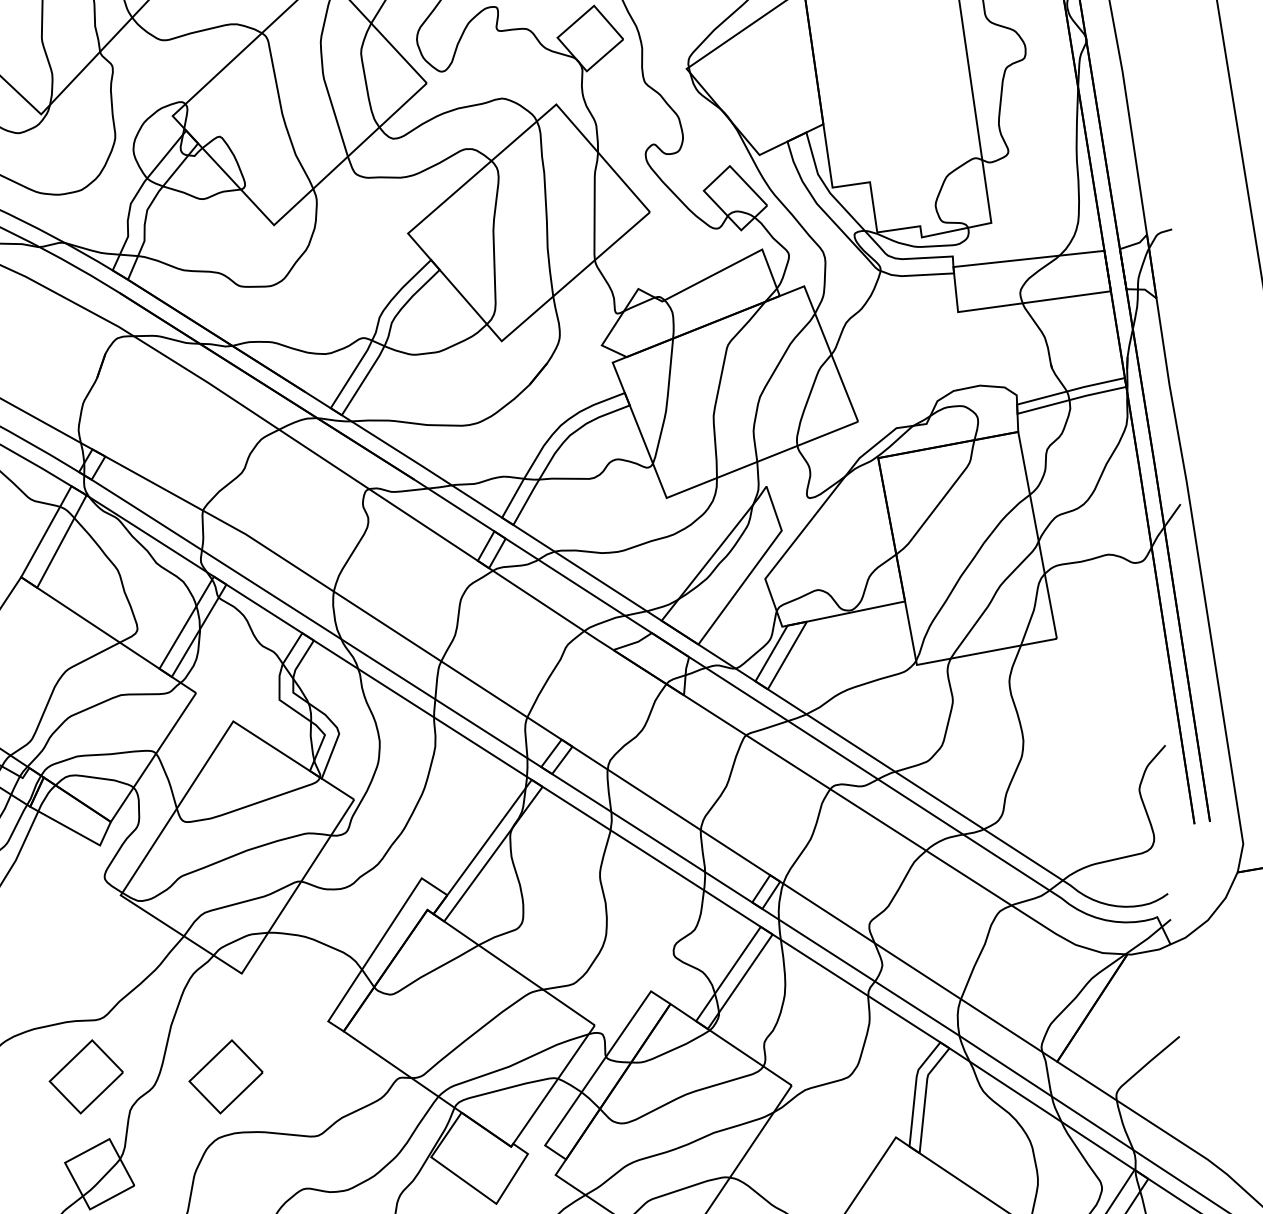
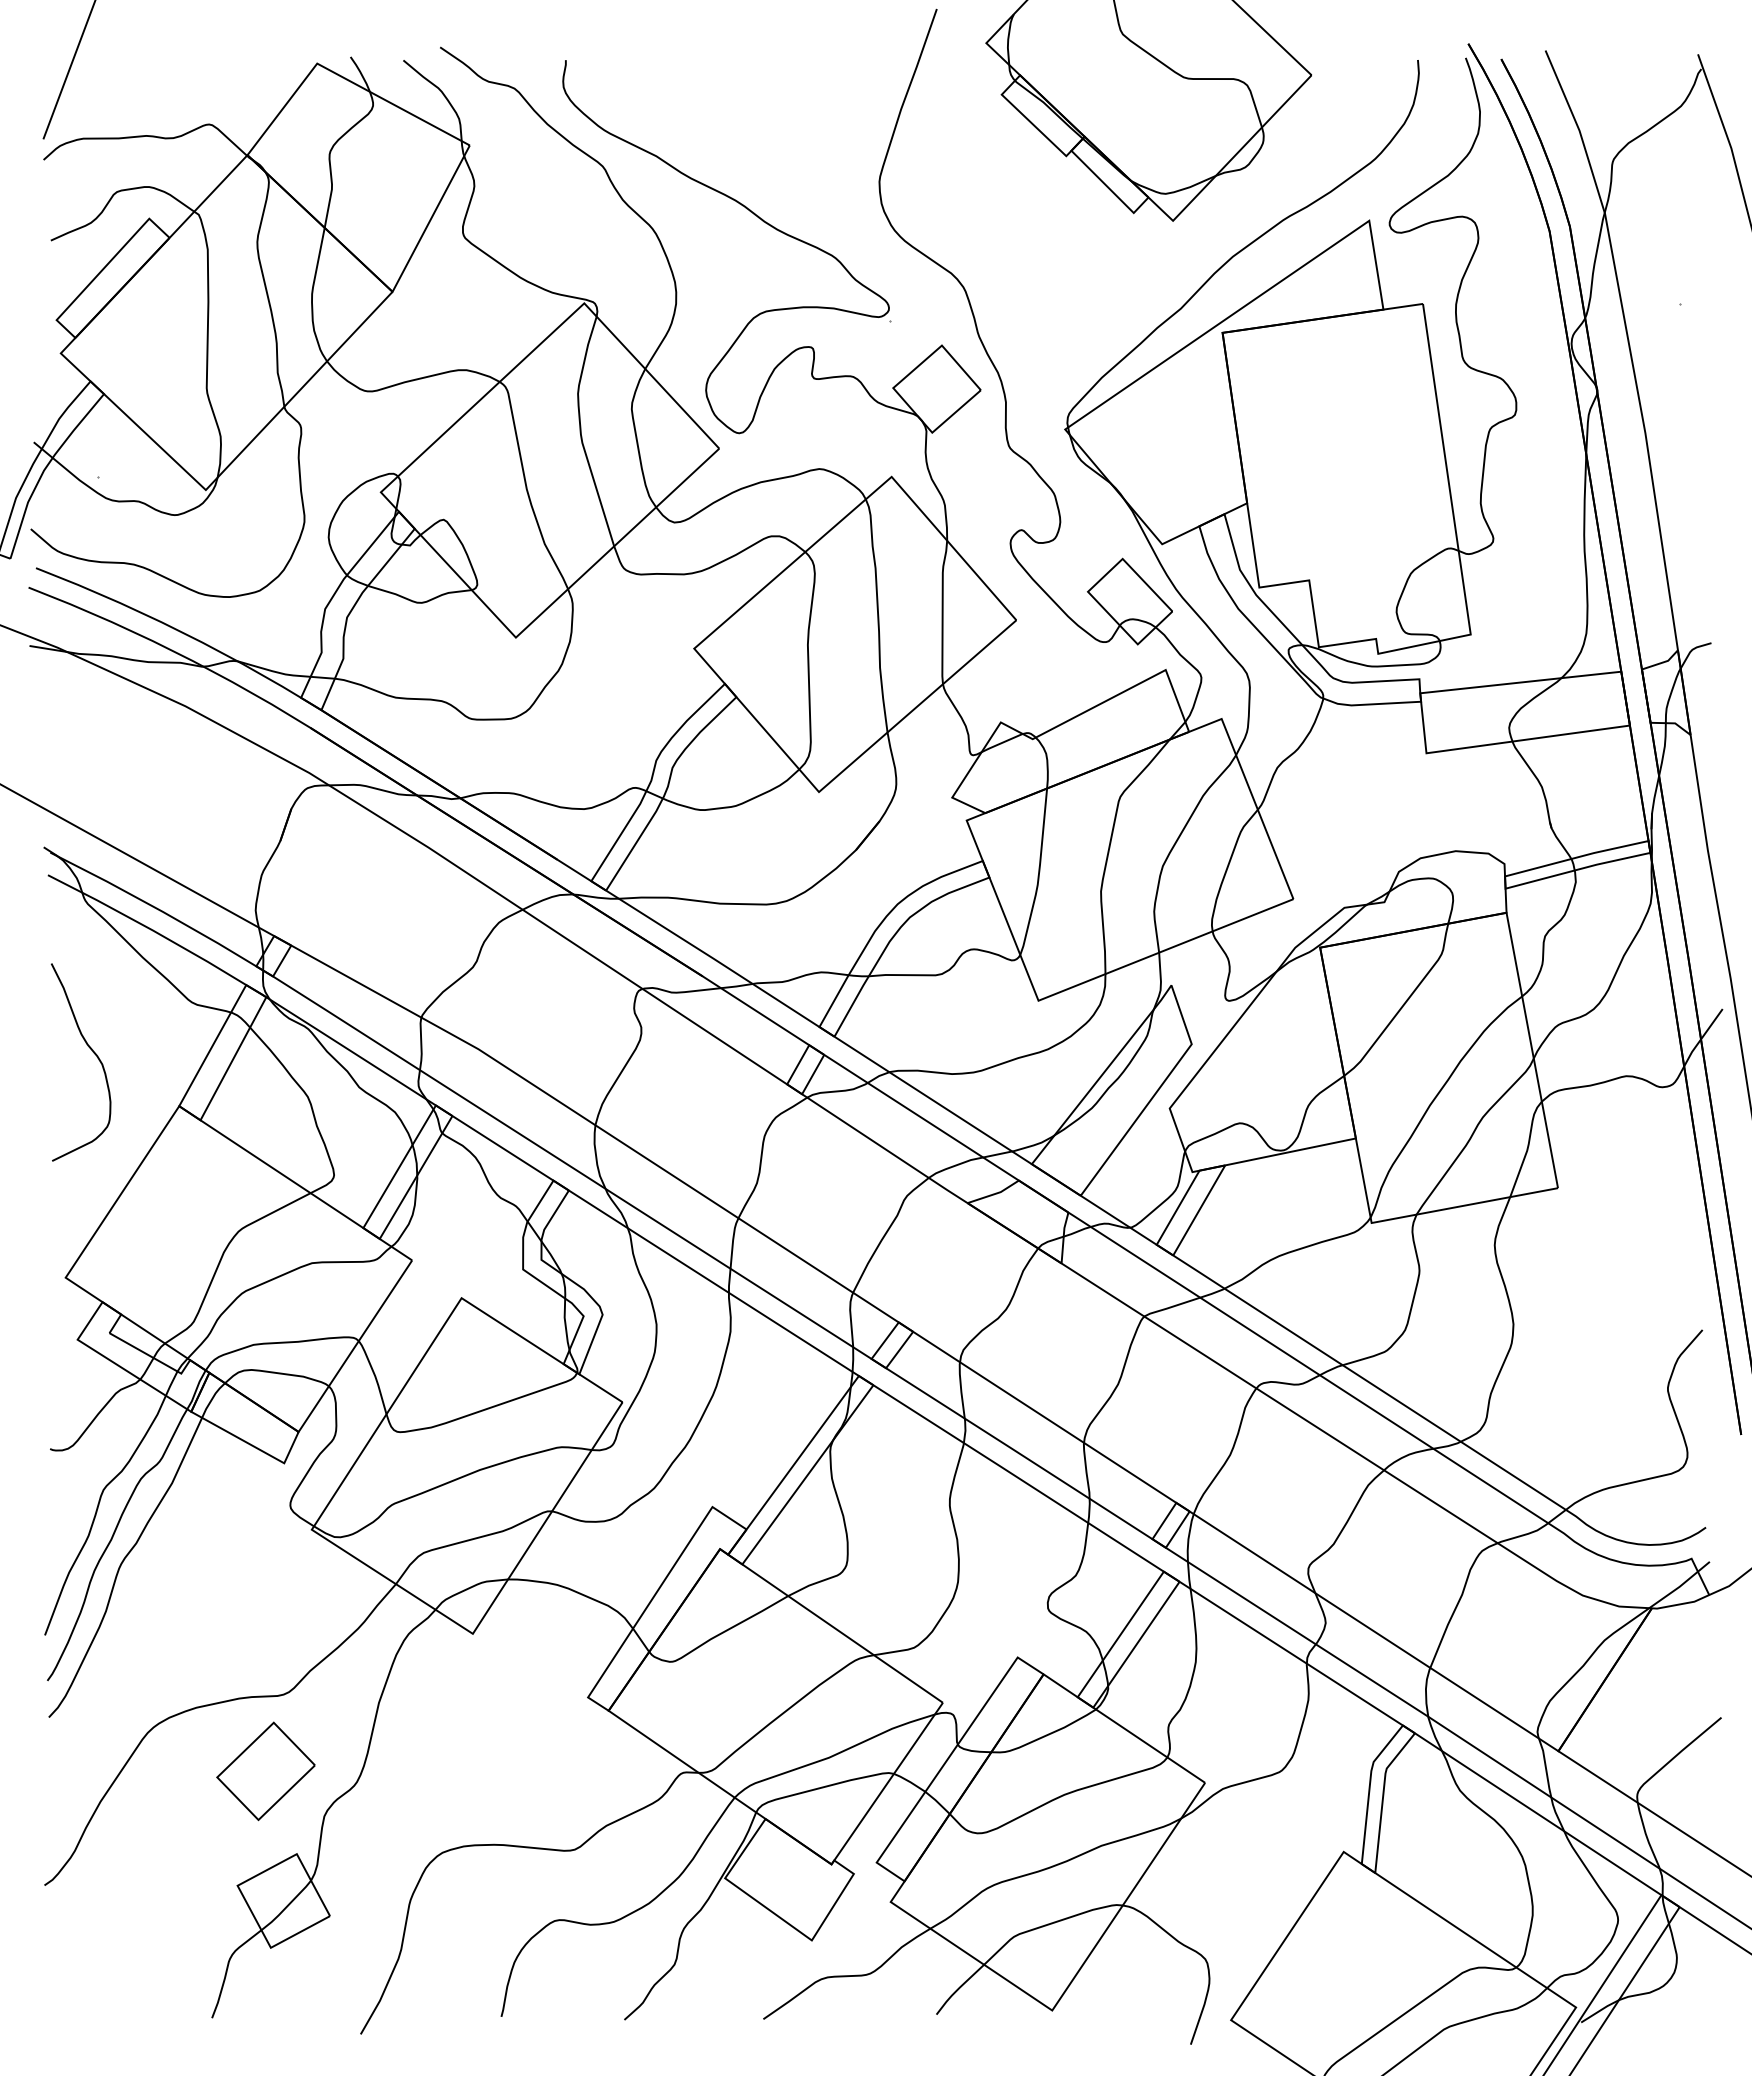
part: (225, 1076) -> (451, 1771), removed

